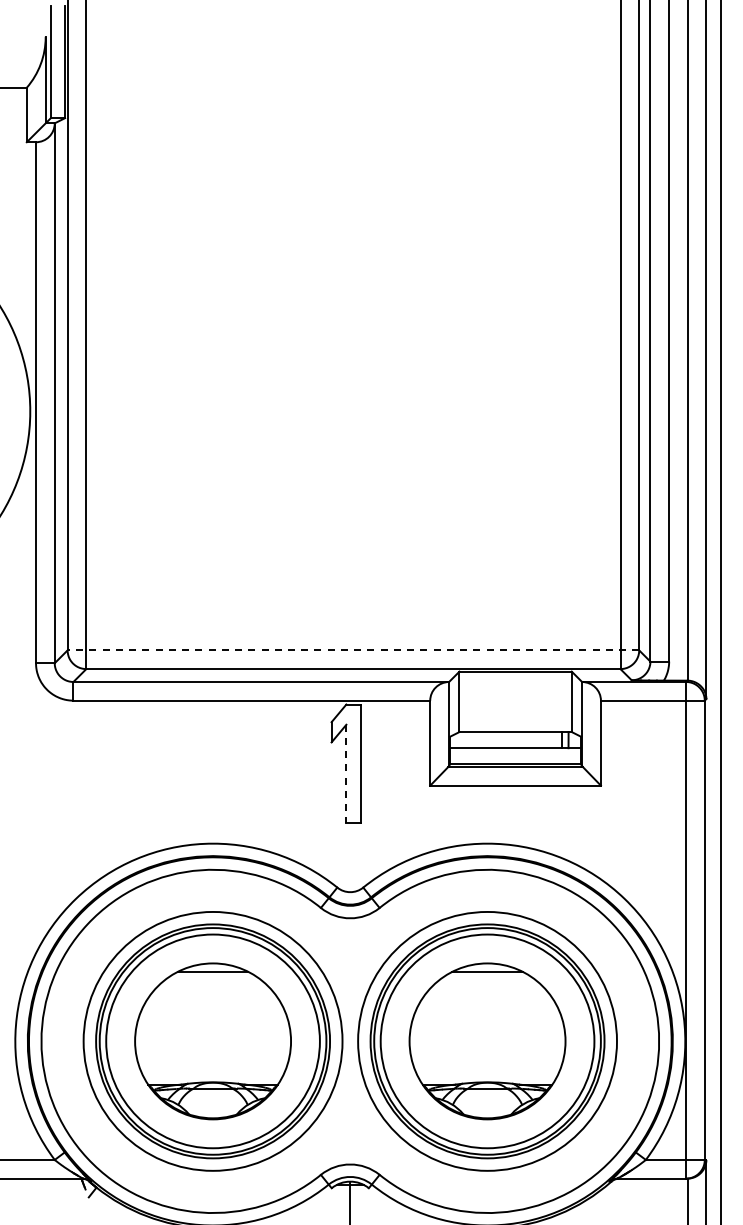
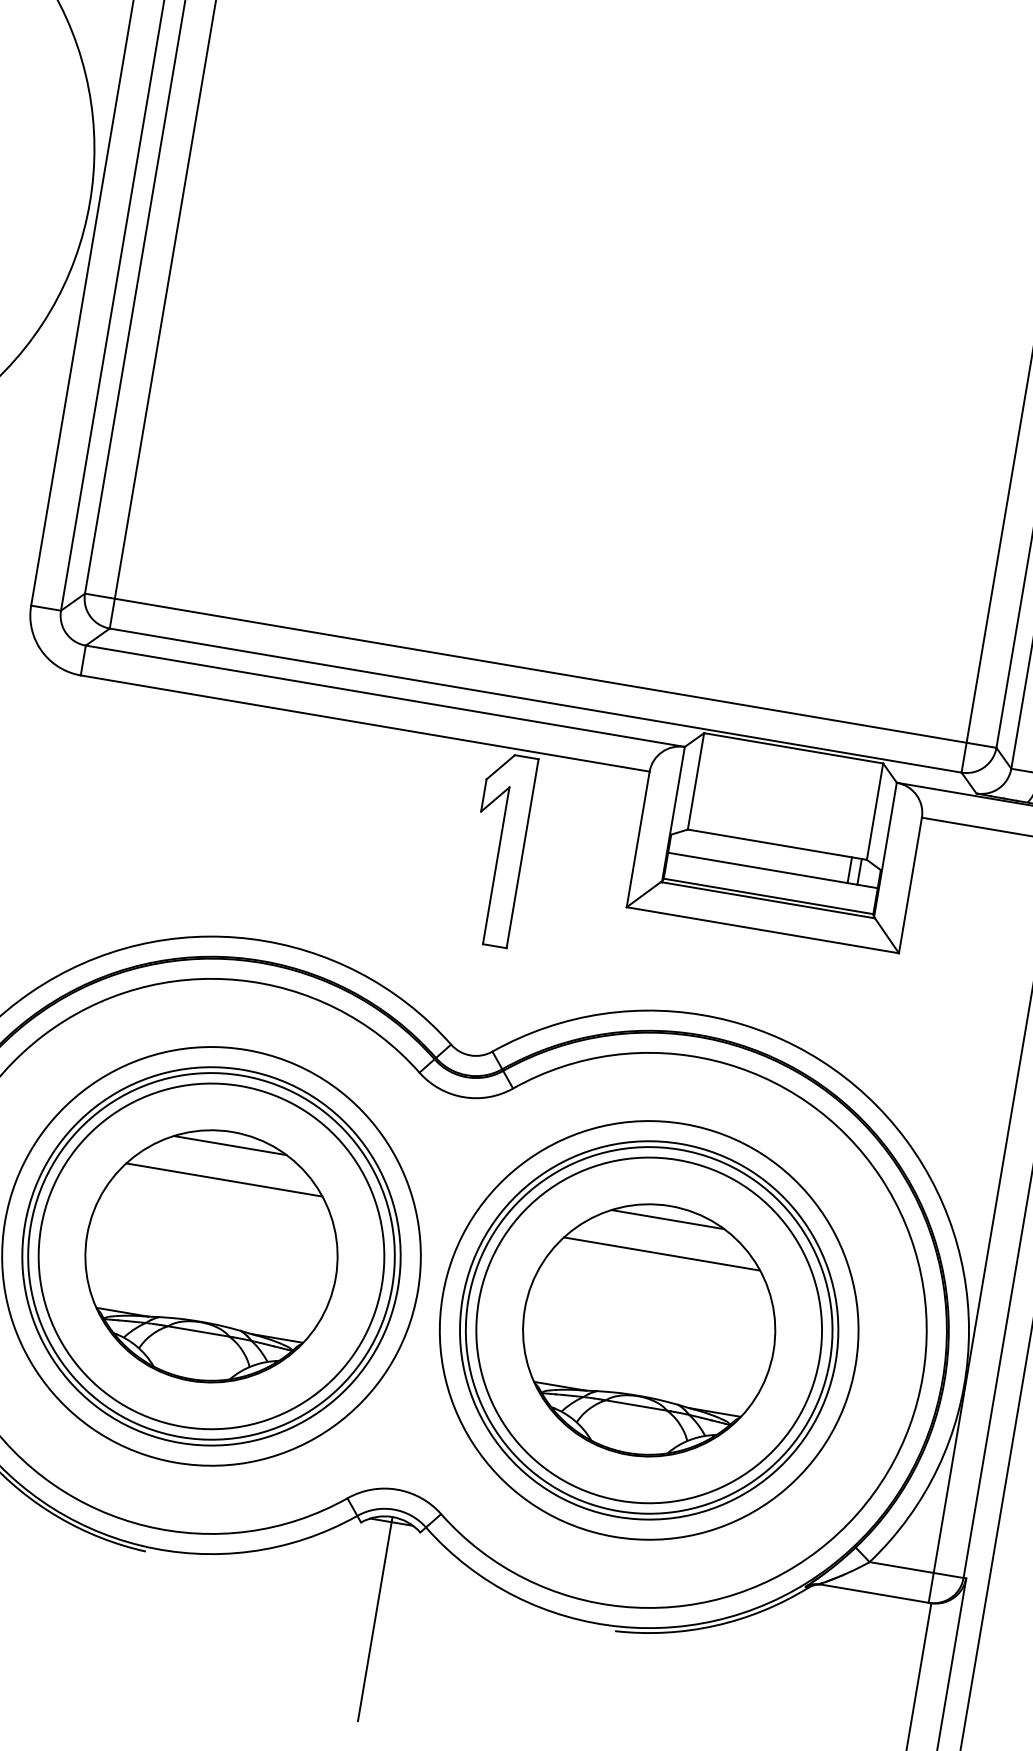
line: (353, 650) -> (540, 670), dashed -> solid
line: (346, 774) -> (496, 866), dashed -> solid
line: (212, 993) -> (223, 1179), added
line: (487, 993) -> (662, 1254), added

